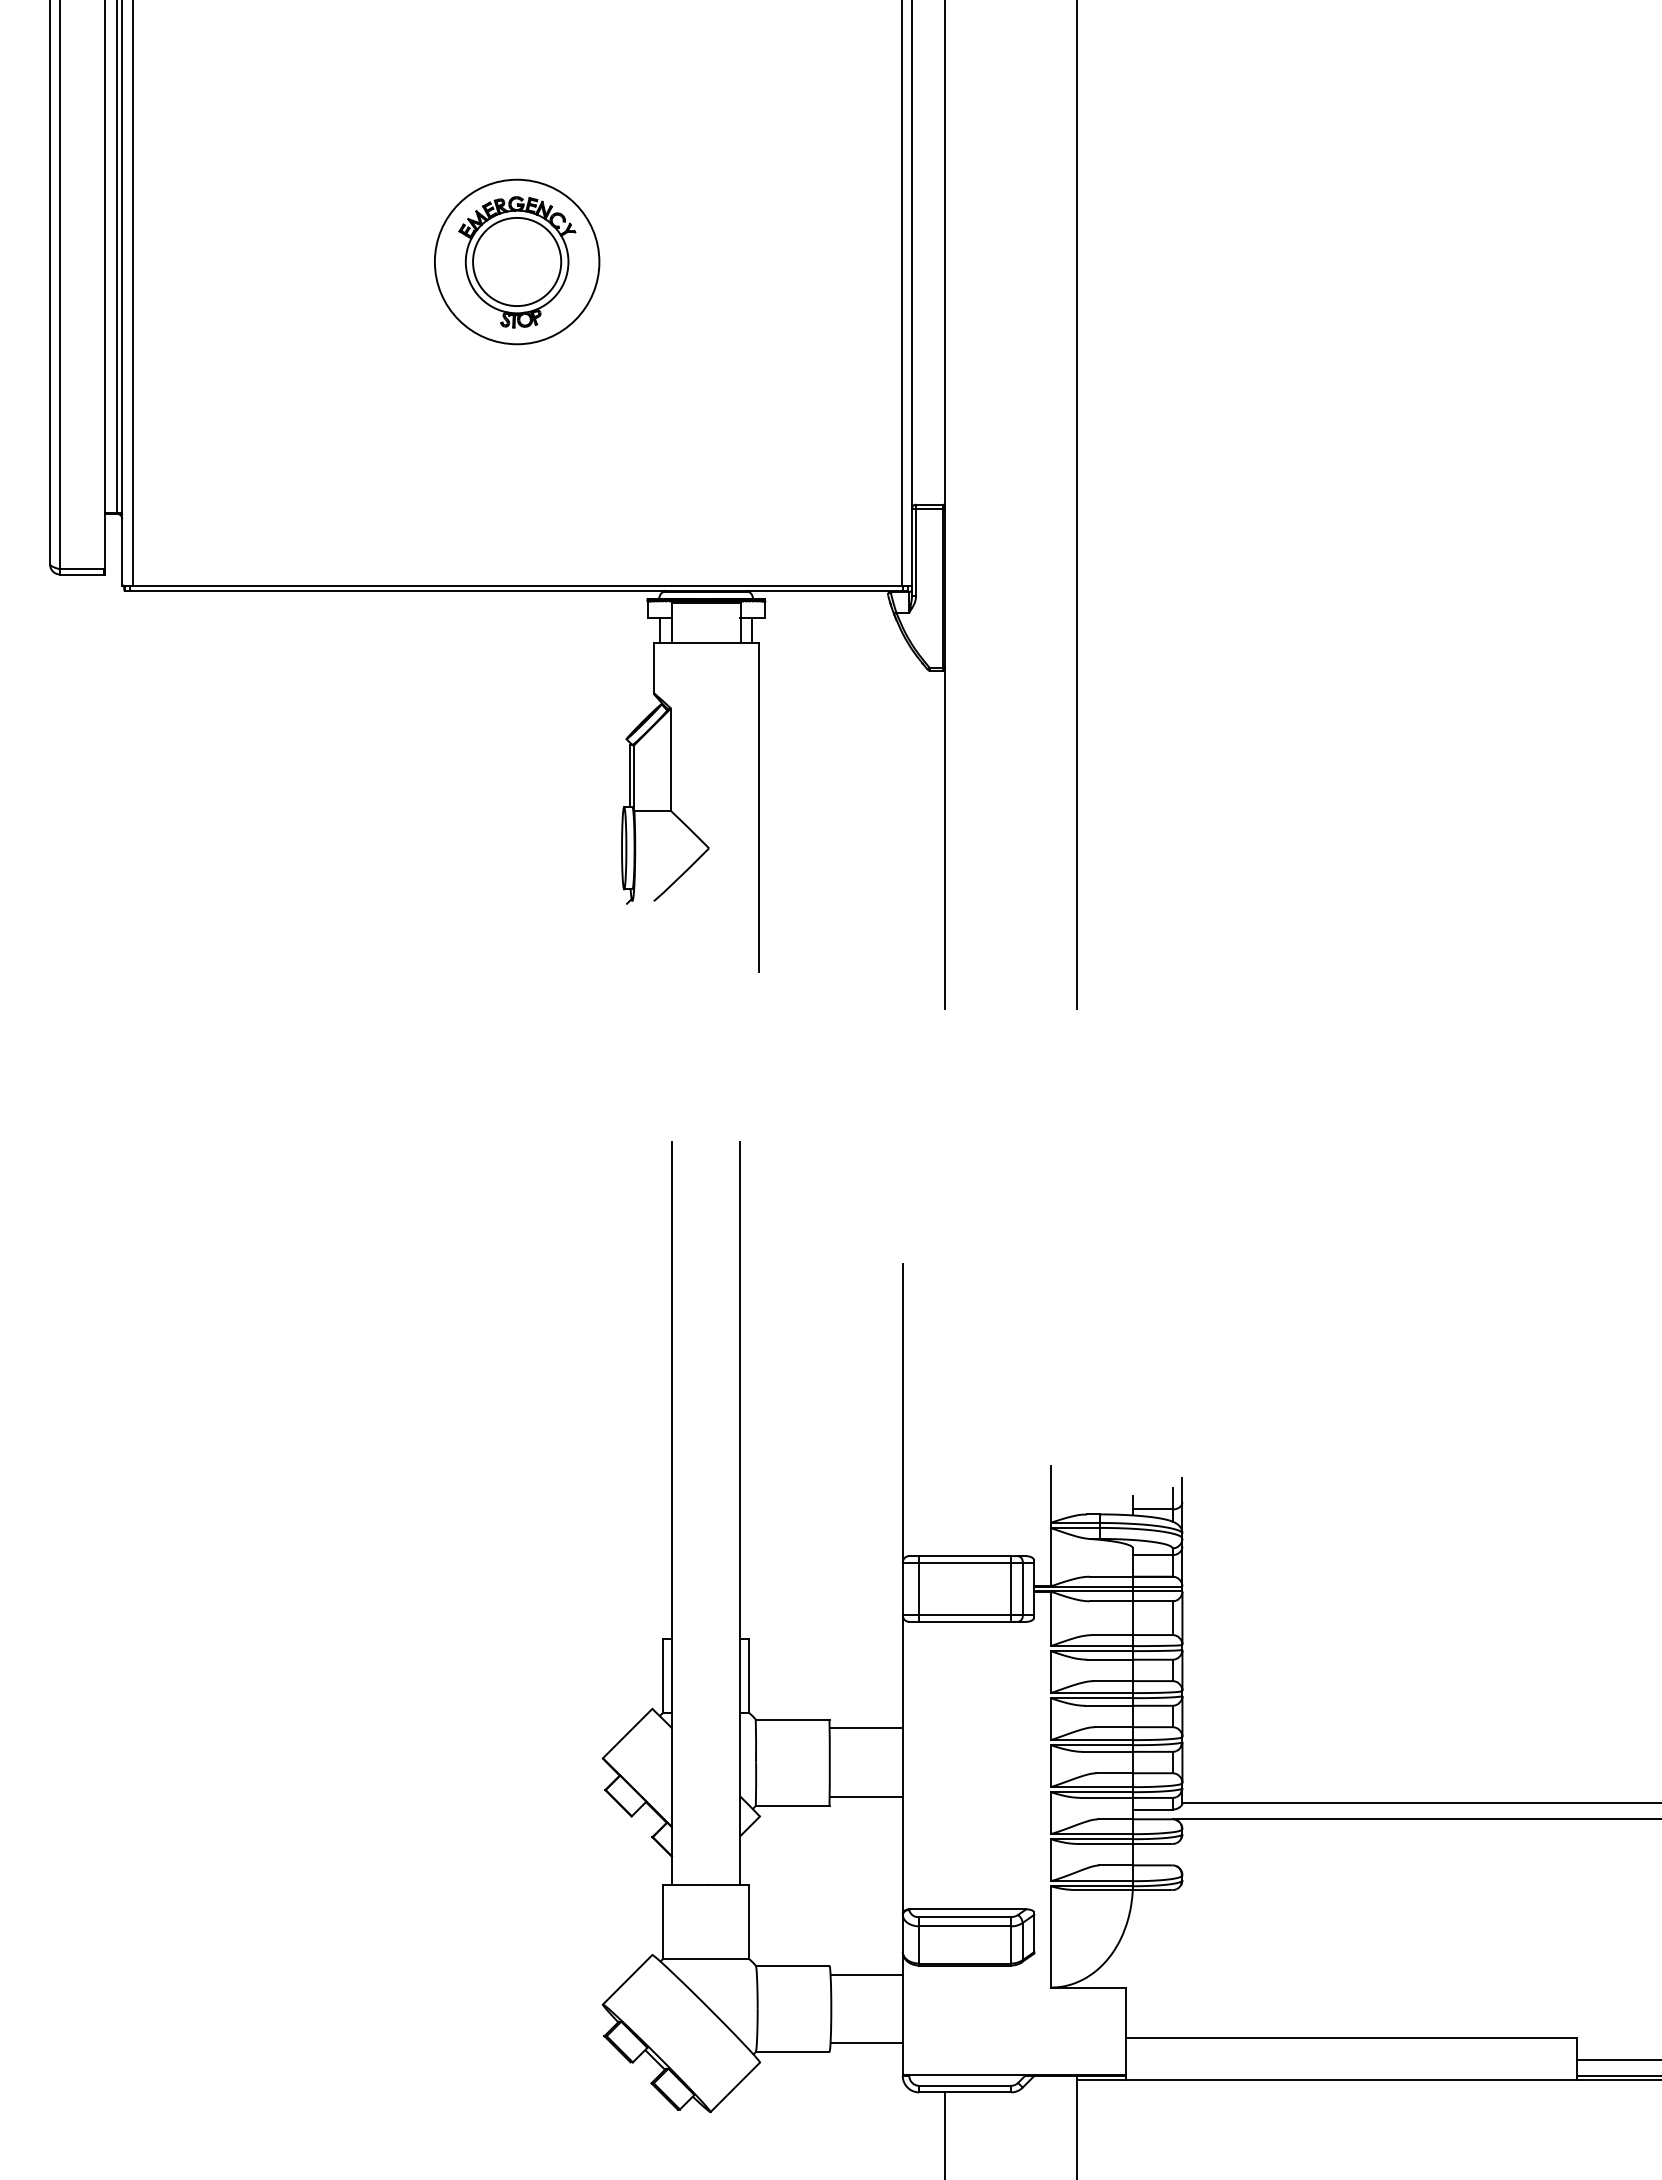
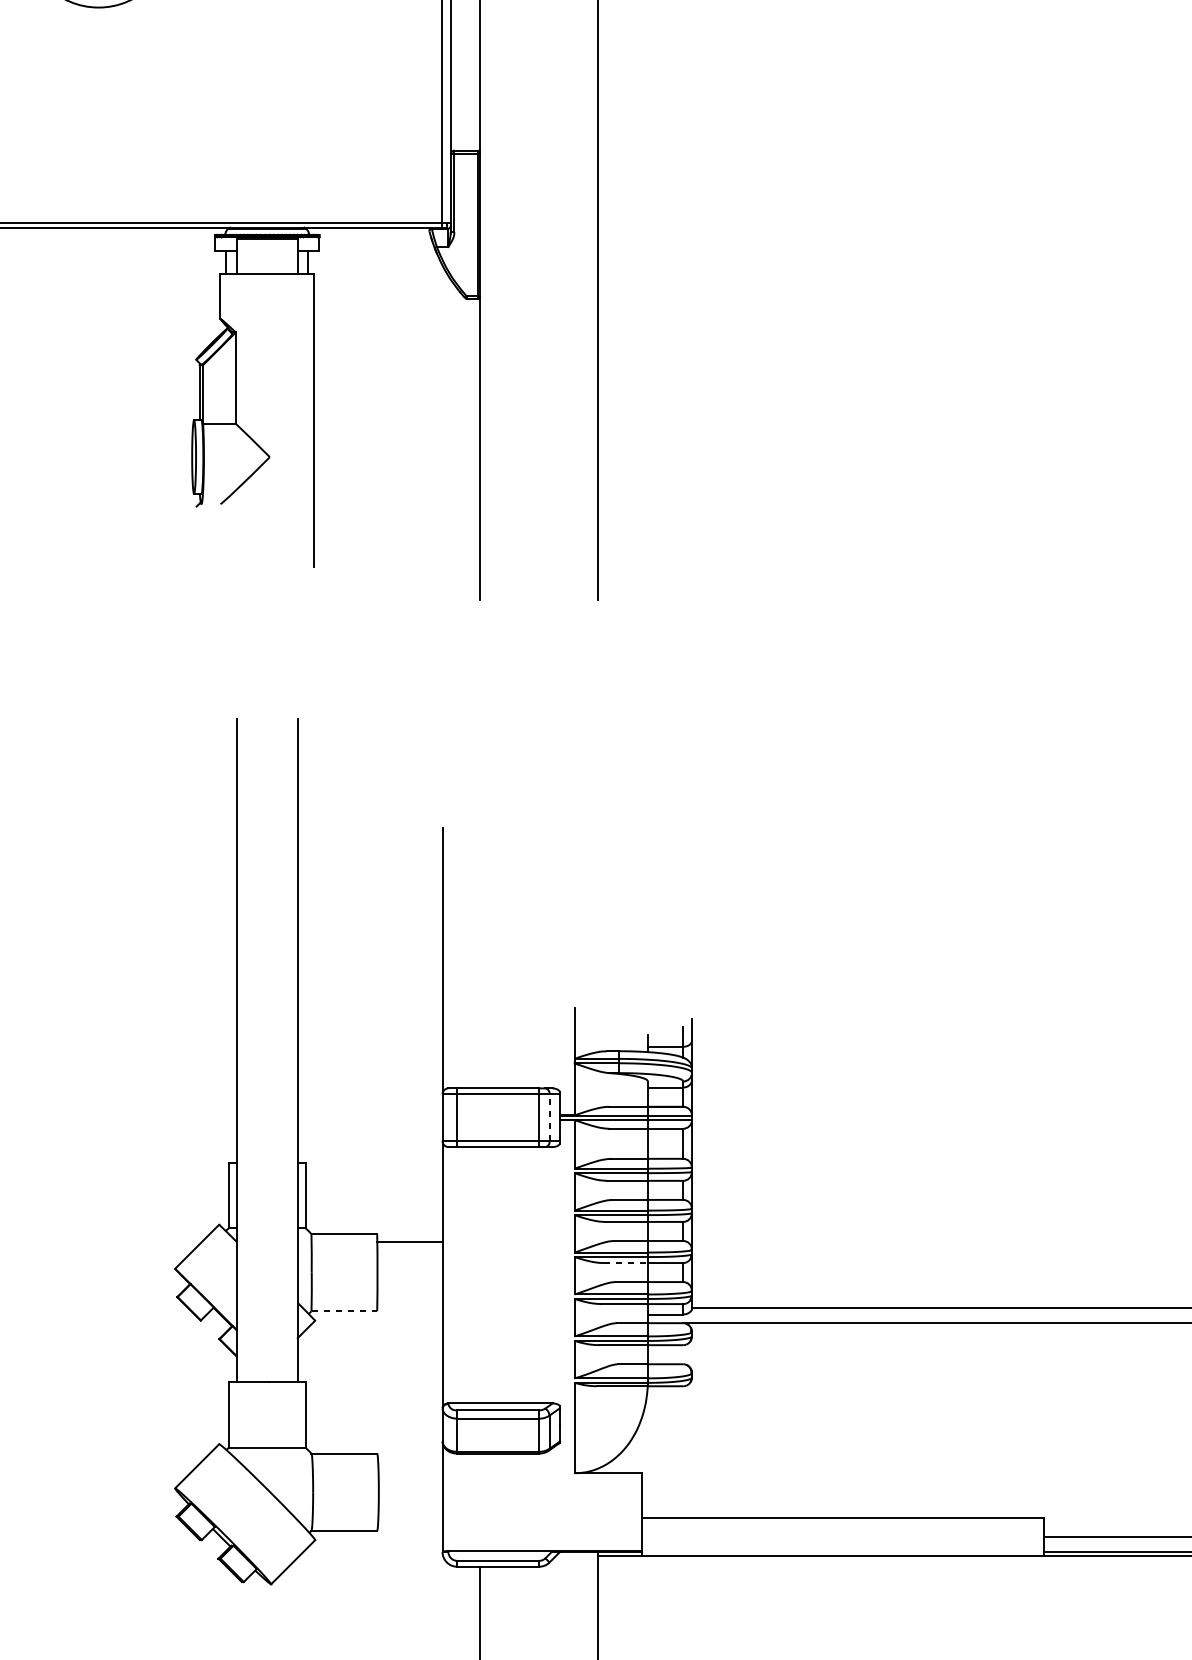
line: (1022, 1588) -> (549, 1117), solid -> dashed
line: (1108, 1751) -> (626, 1262), solid -> dashed
line: (865, 1796) -> (409, 1302), removed
line: (792, 1805) -> (344, 1310), solid -> dashed
line: (866, 1974) -> (410, 1461), removed
line: (866, 2043) -> (410, 1523), removed

